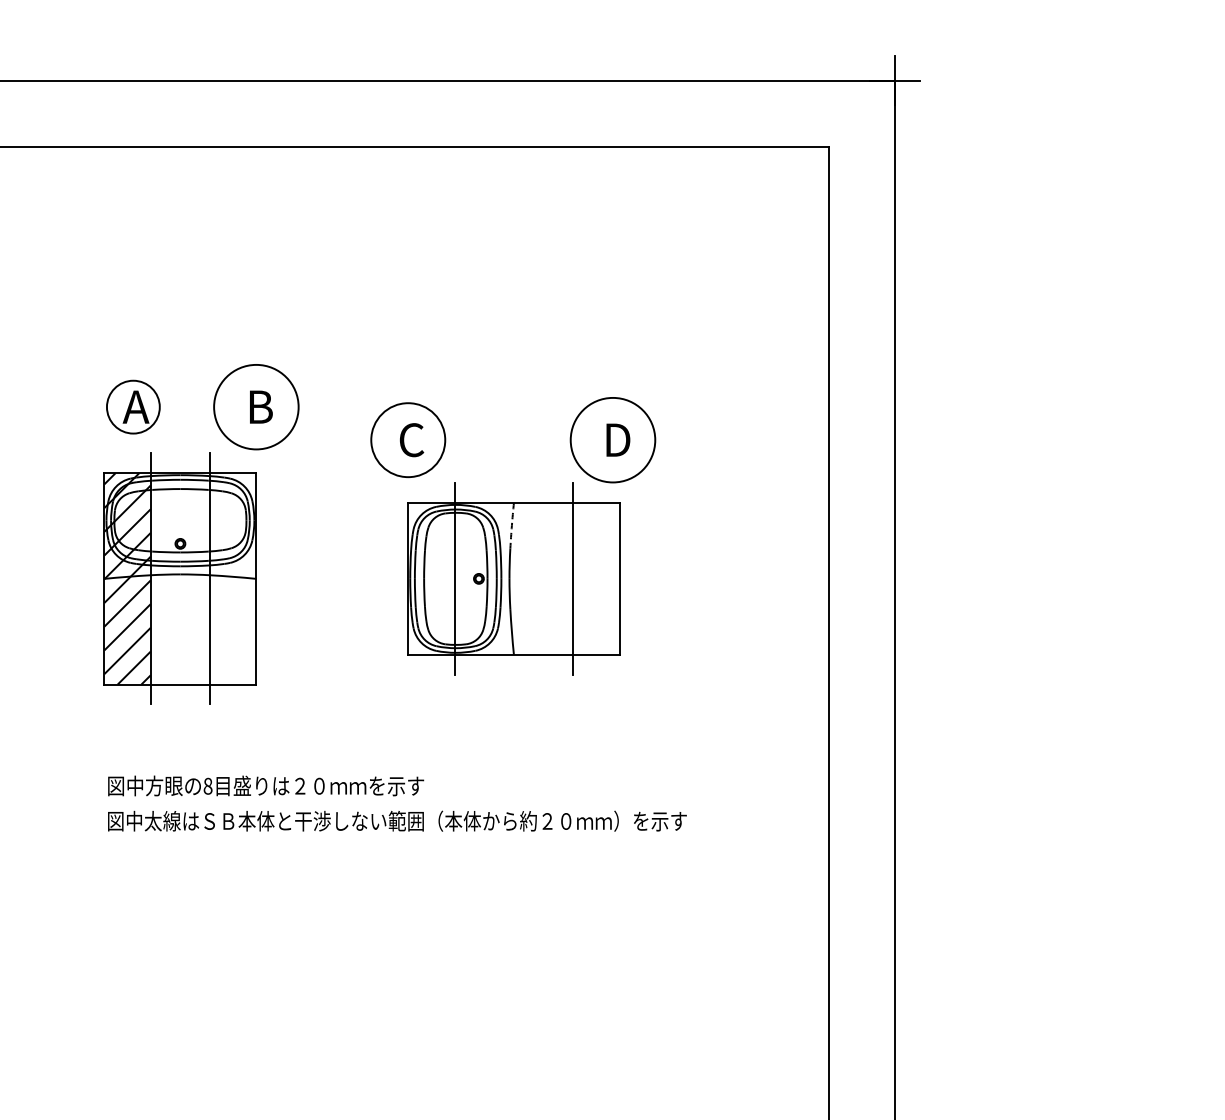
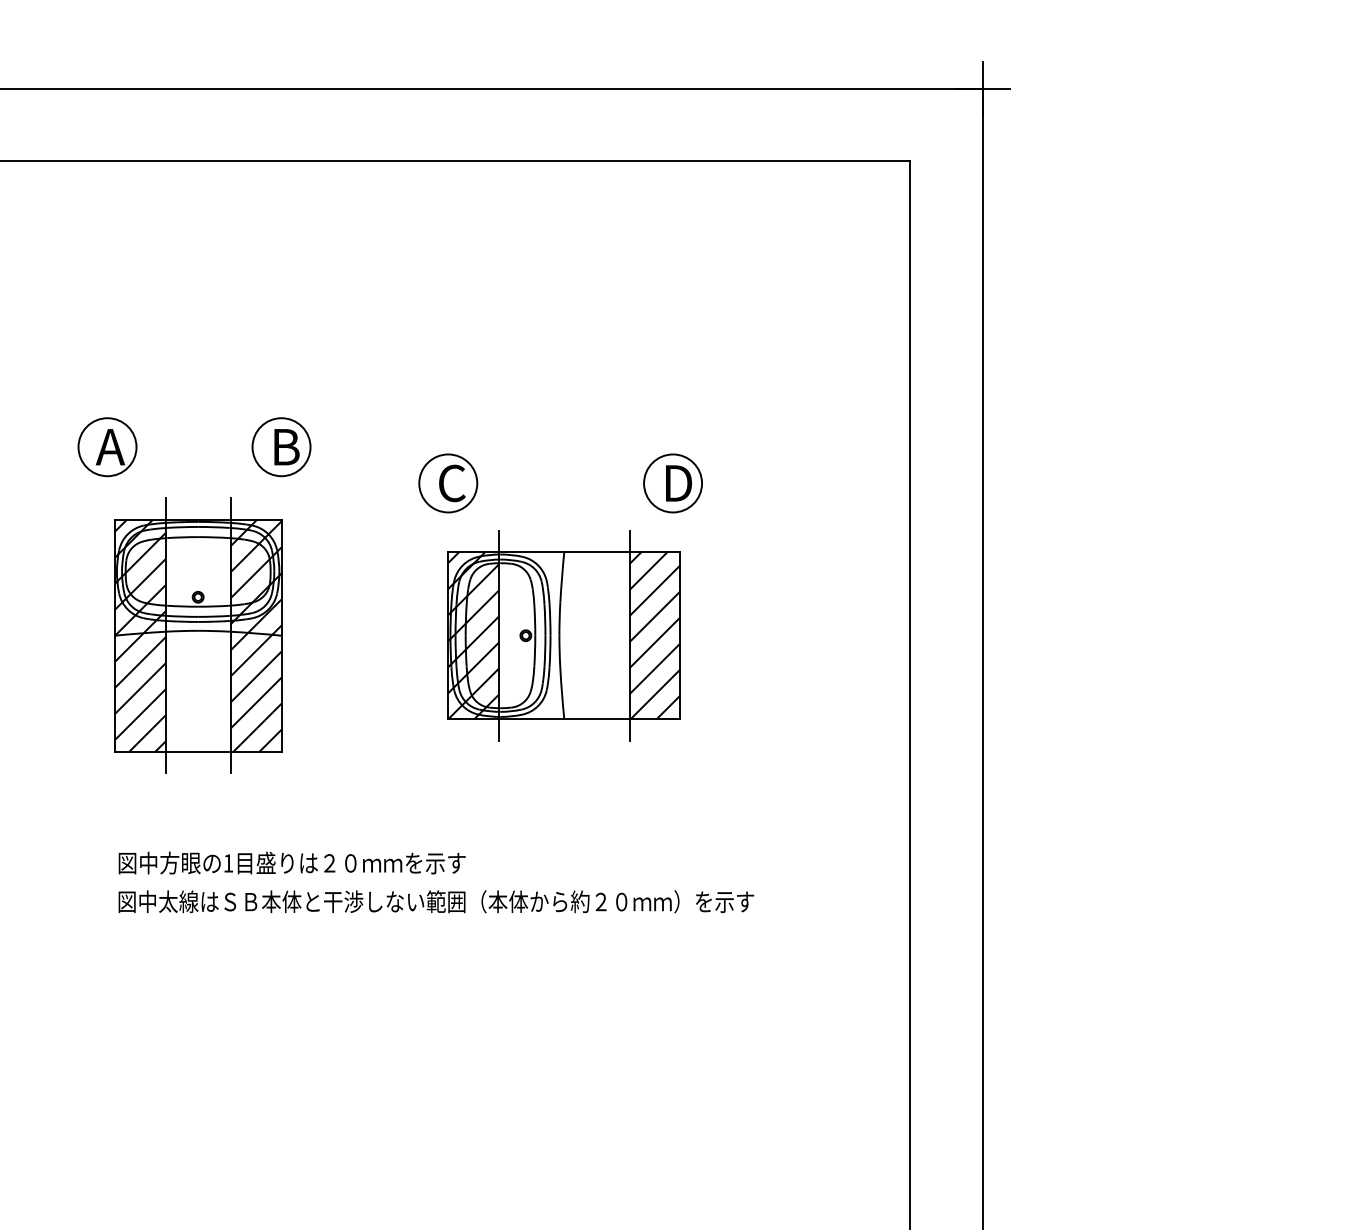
part: (133, 407) -> (107, 447), moved
circle: (256, 407) -> (281, 447), size x0.62
circle: (408, 440) -> (448, 483), size x0.71
circle: (613, 440) -> (673, 483), size x0.62
arc: (512, 525) -> (562, 577), dashed -> solid
hatch: (232, 578) -> (255, 635), added
hatch: (431, 578) -> (473, 635), added
hatch: (596, 578) -> (654, 635), added
text: (208, 786) -> (228, 863), 8 -> 1

